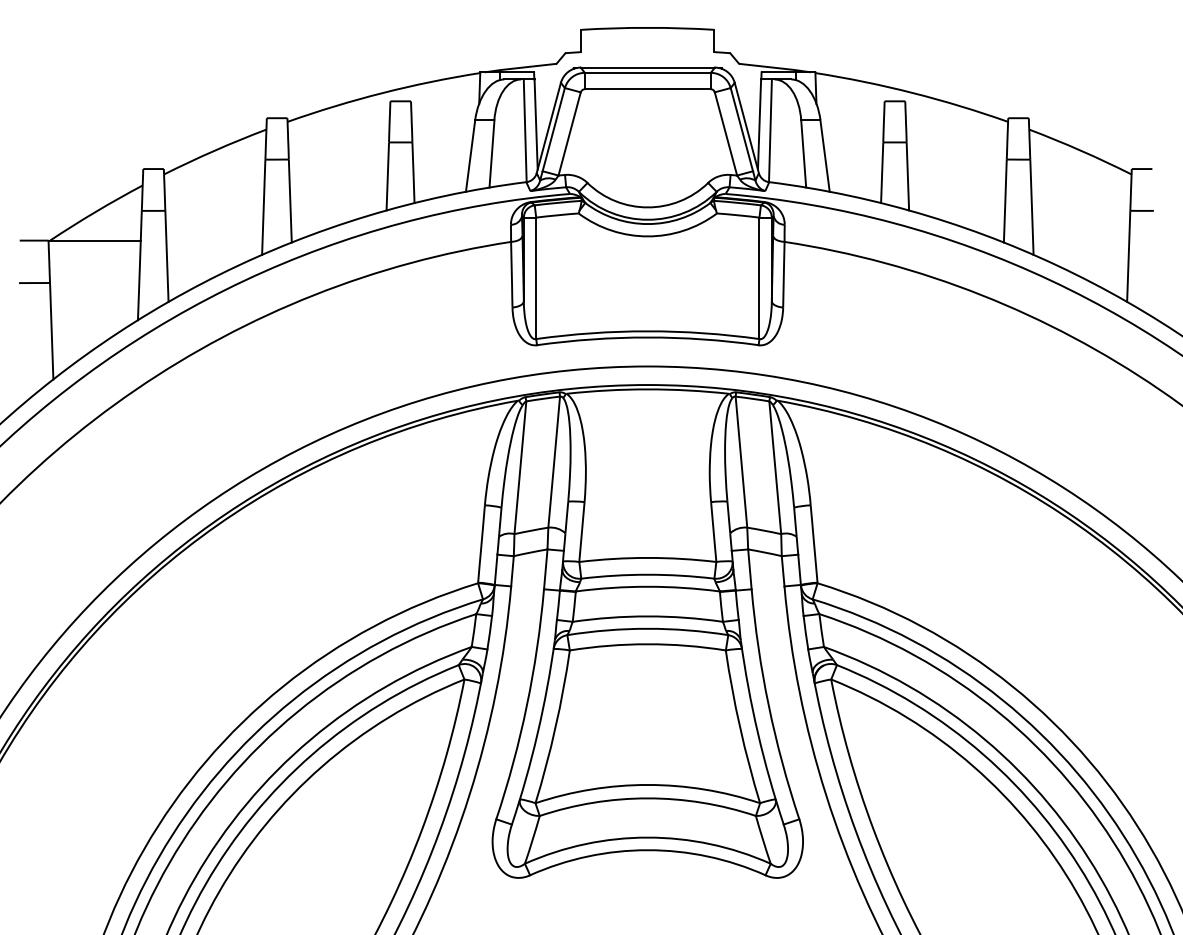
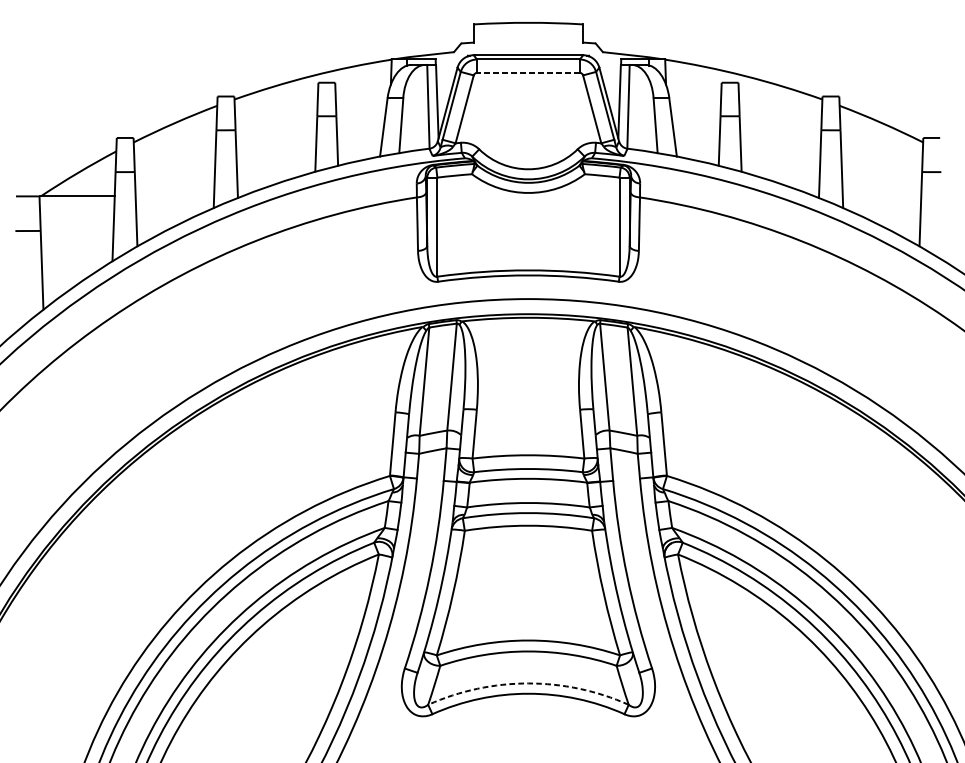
line: (647, 89) -> (528, 73), solid -> dashed
arc: (647, 837) -> (528, 683), solid -> dashed

